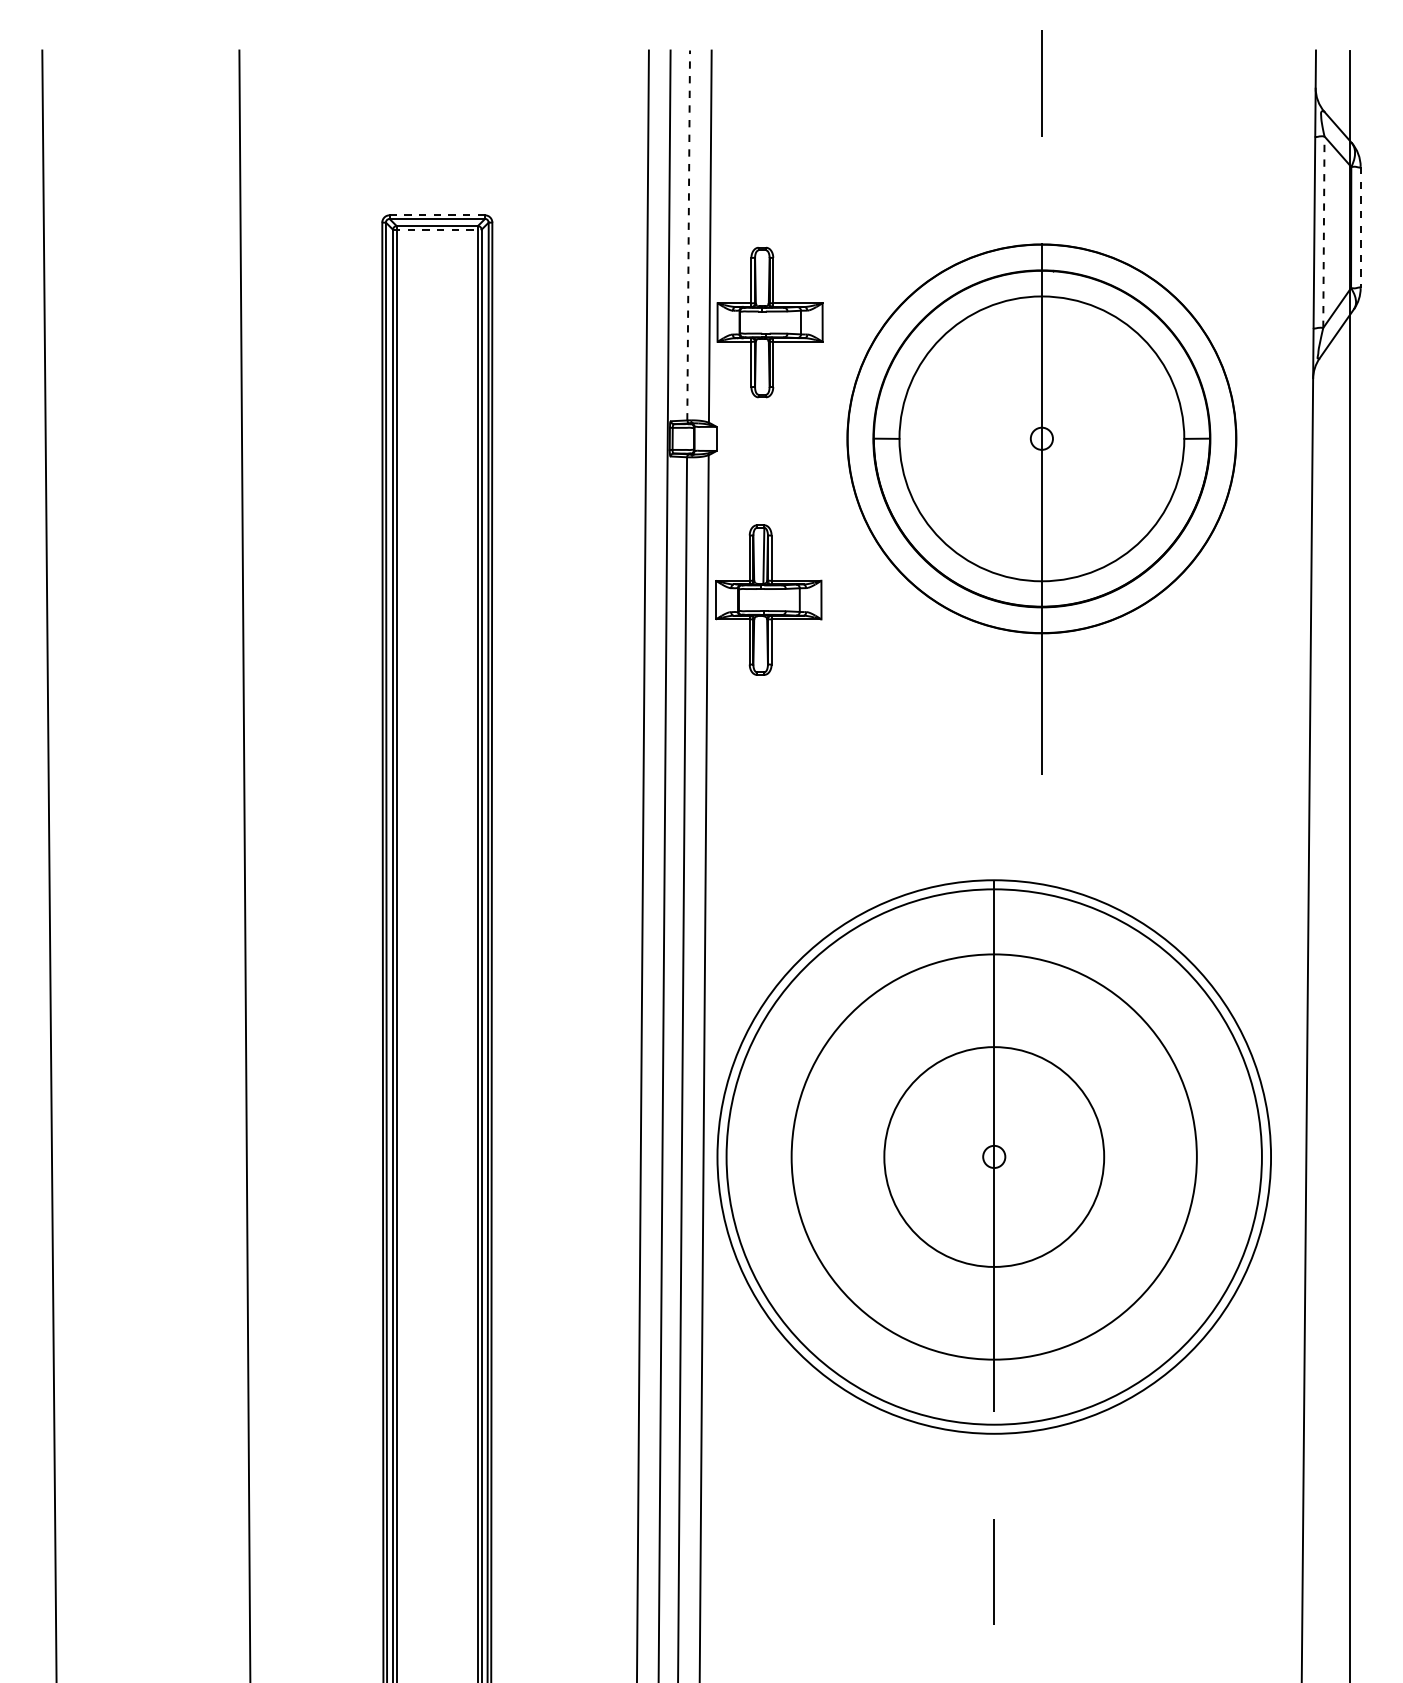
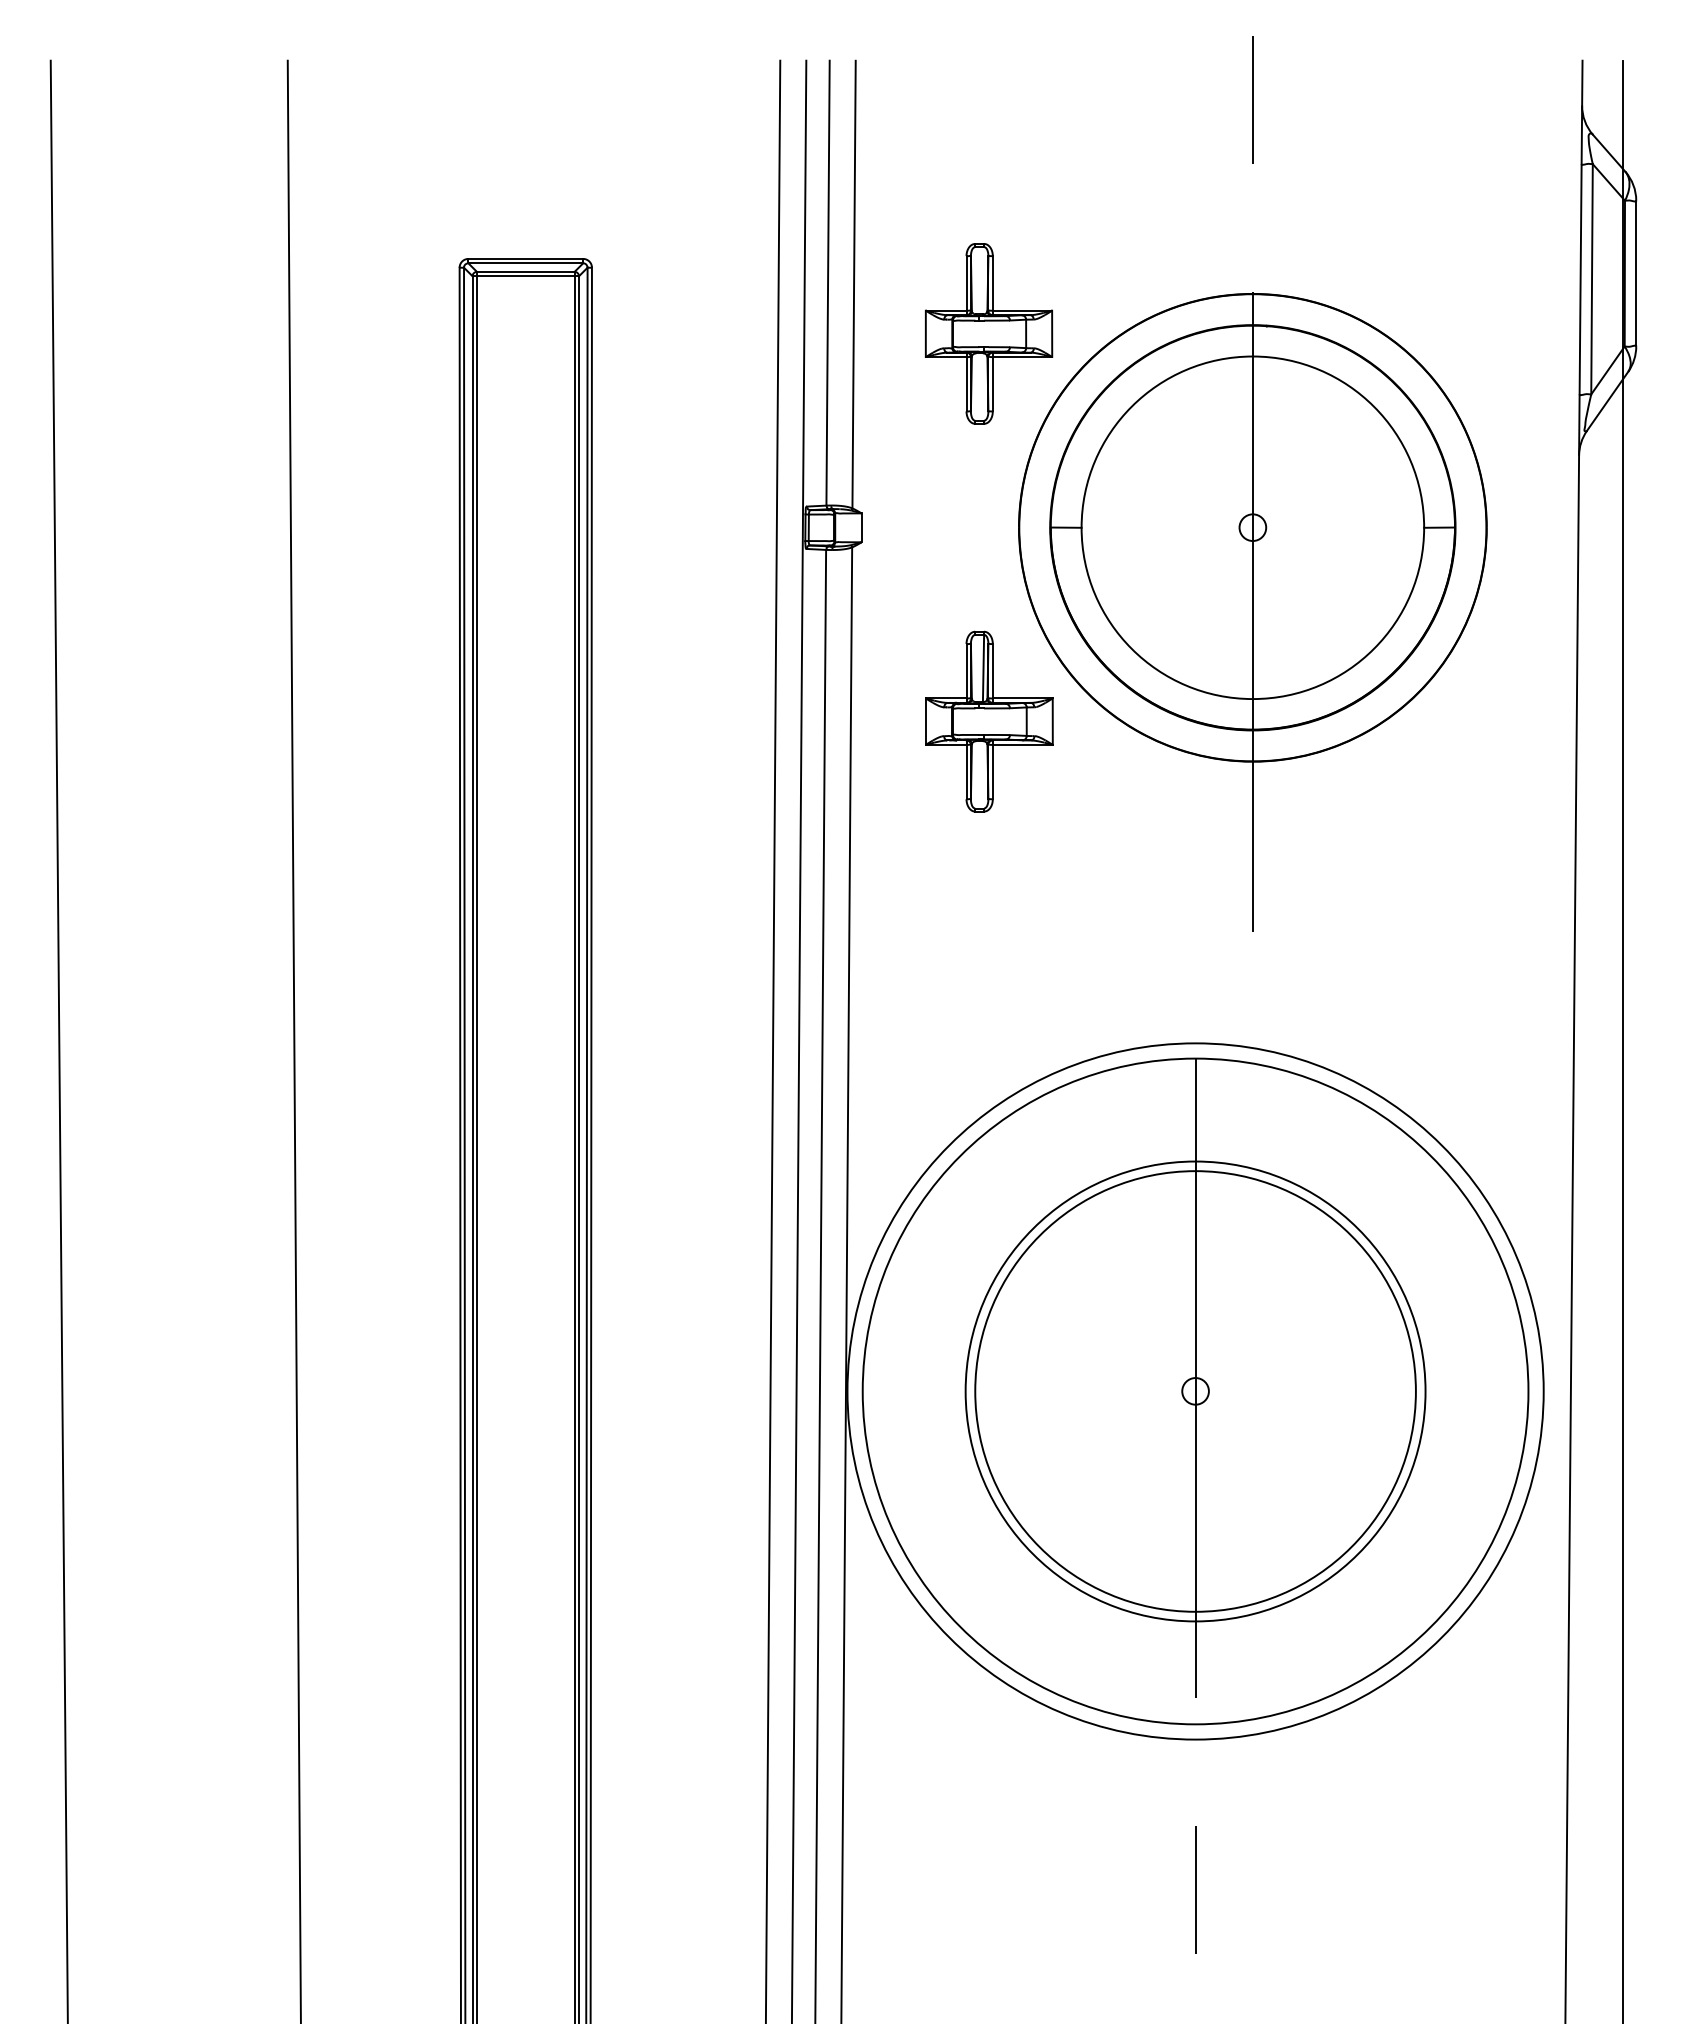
line: (437, 214) -> (526, 258), dashed -> solid
line: (1360, 227) -> (1636, 273), dashed -> solid
line: (437, 229) -> (526, 276), dashed -> solid
line: (1324, 231) -> (1592, 278), dashed -> solid
line: (689, 234) -> (828, 282), dashed -> solid
part: (770, 322) -> (989, 333), moved
part: (768, 599) -> (989, 721), moved
circle: (994, 1157) -> (1195, 1391), size x0.71
circle: (994, 1157) -> (1195, 1391), size x1.43
circle: (994, 1157) -> (1195, 1391), size x1.67

